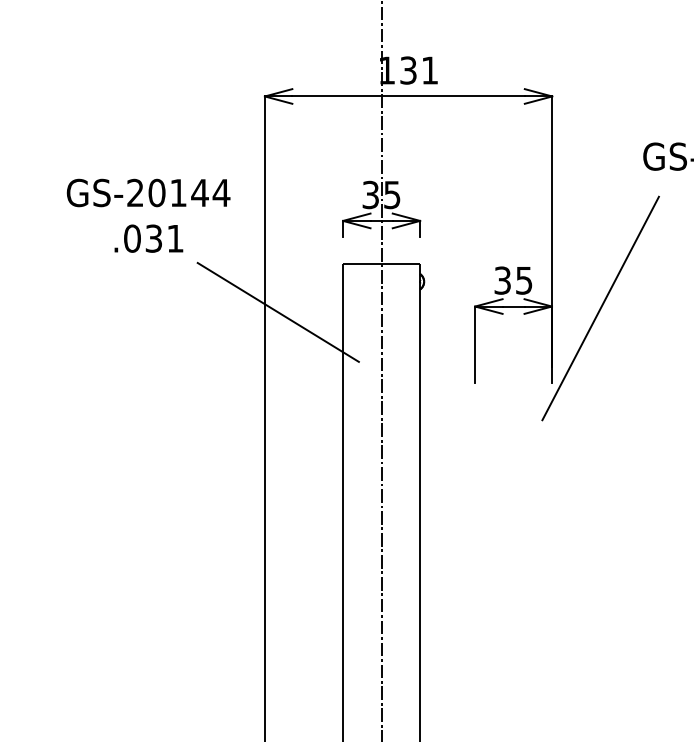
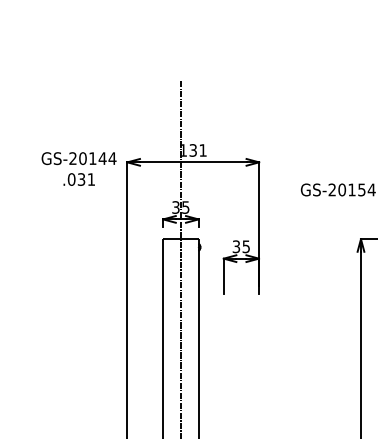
text: (147, 214) -> (78, 168), moved
line: (601, 308) -> (281, 259), removed
line: (278, 312) -> (133, 261), removed

